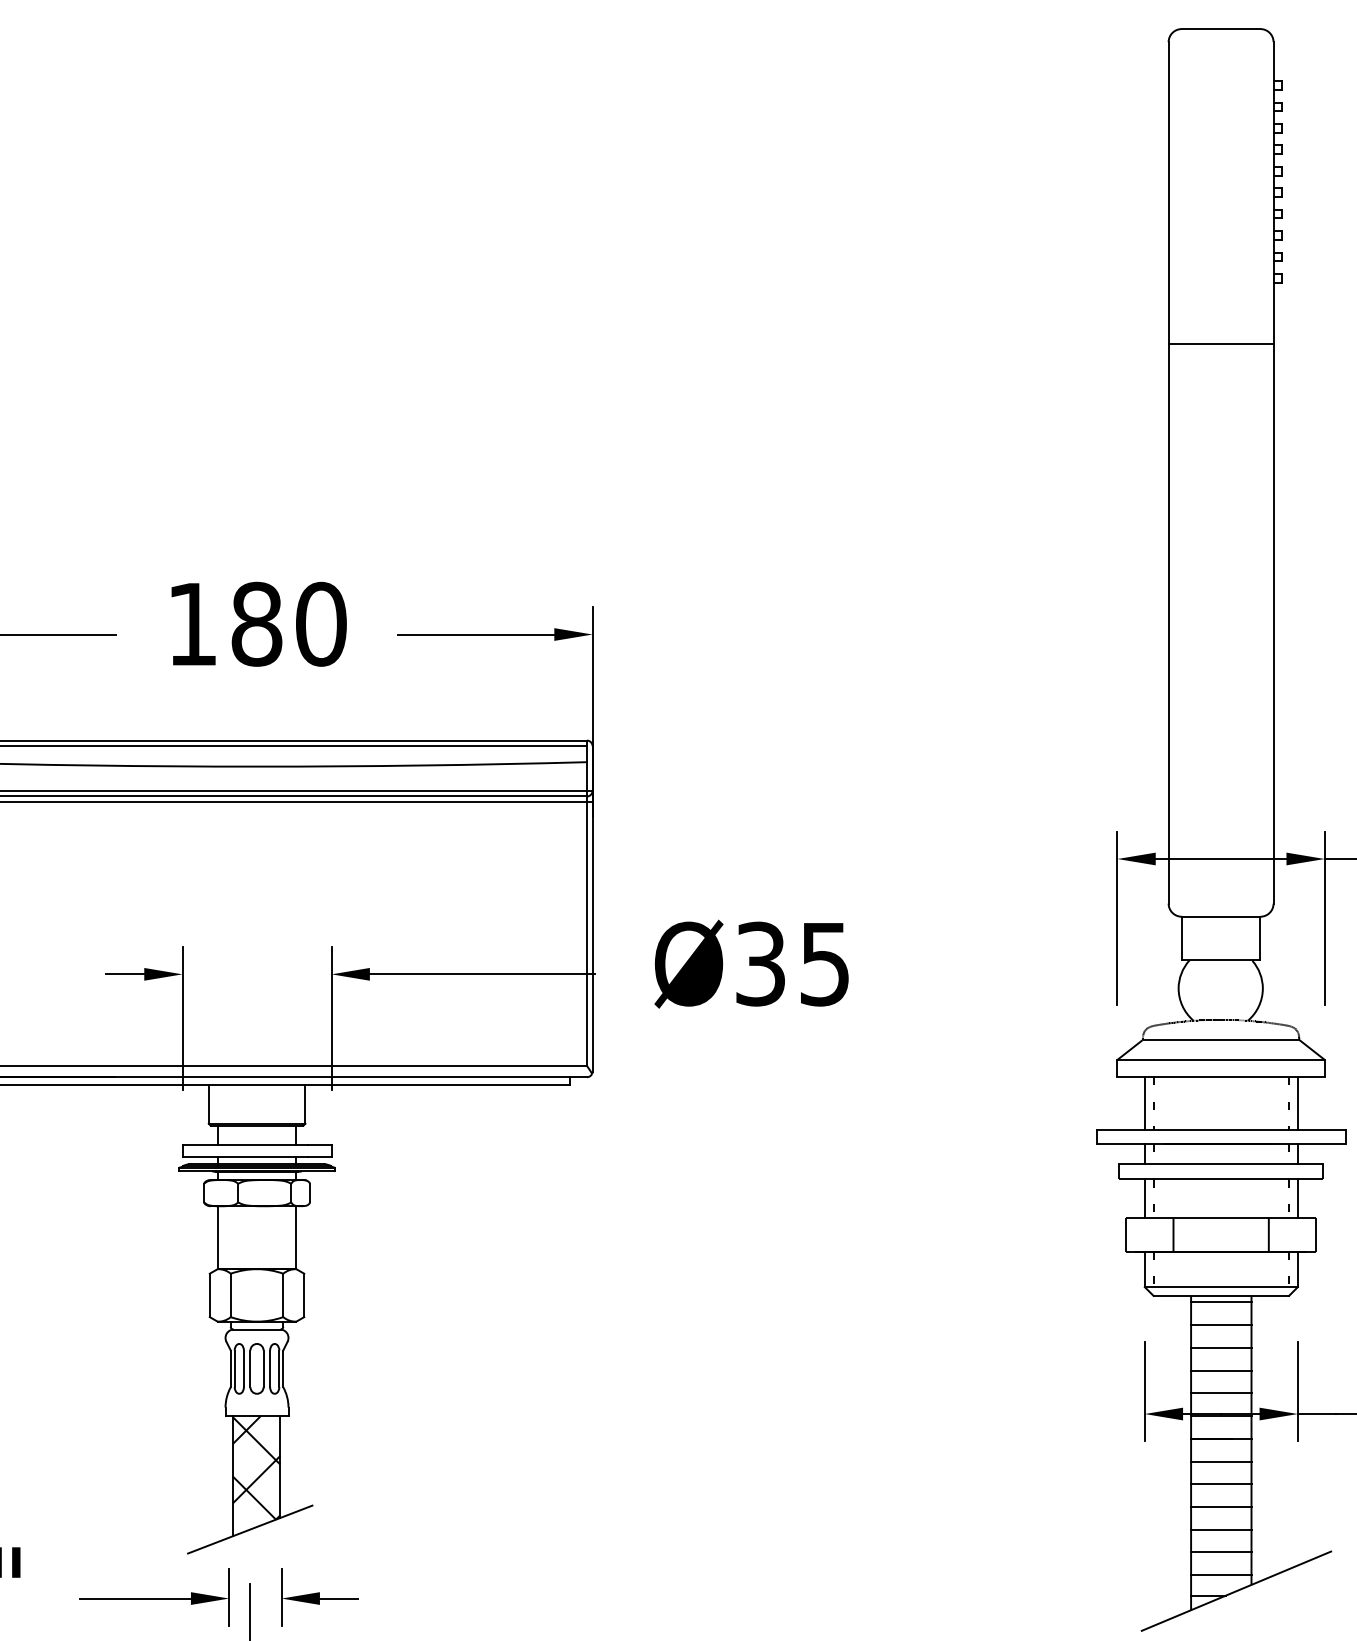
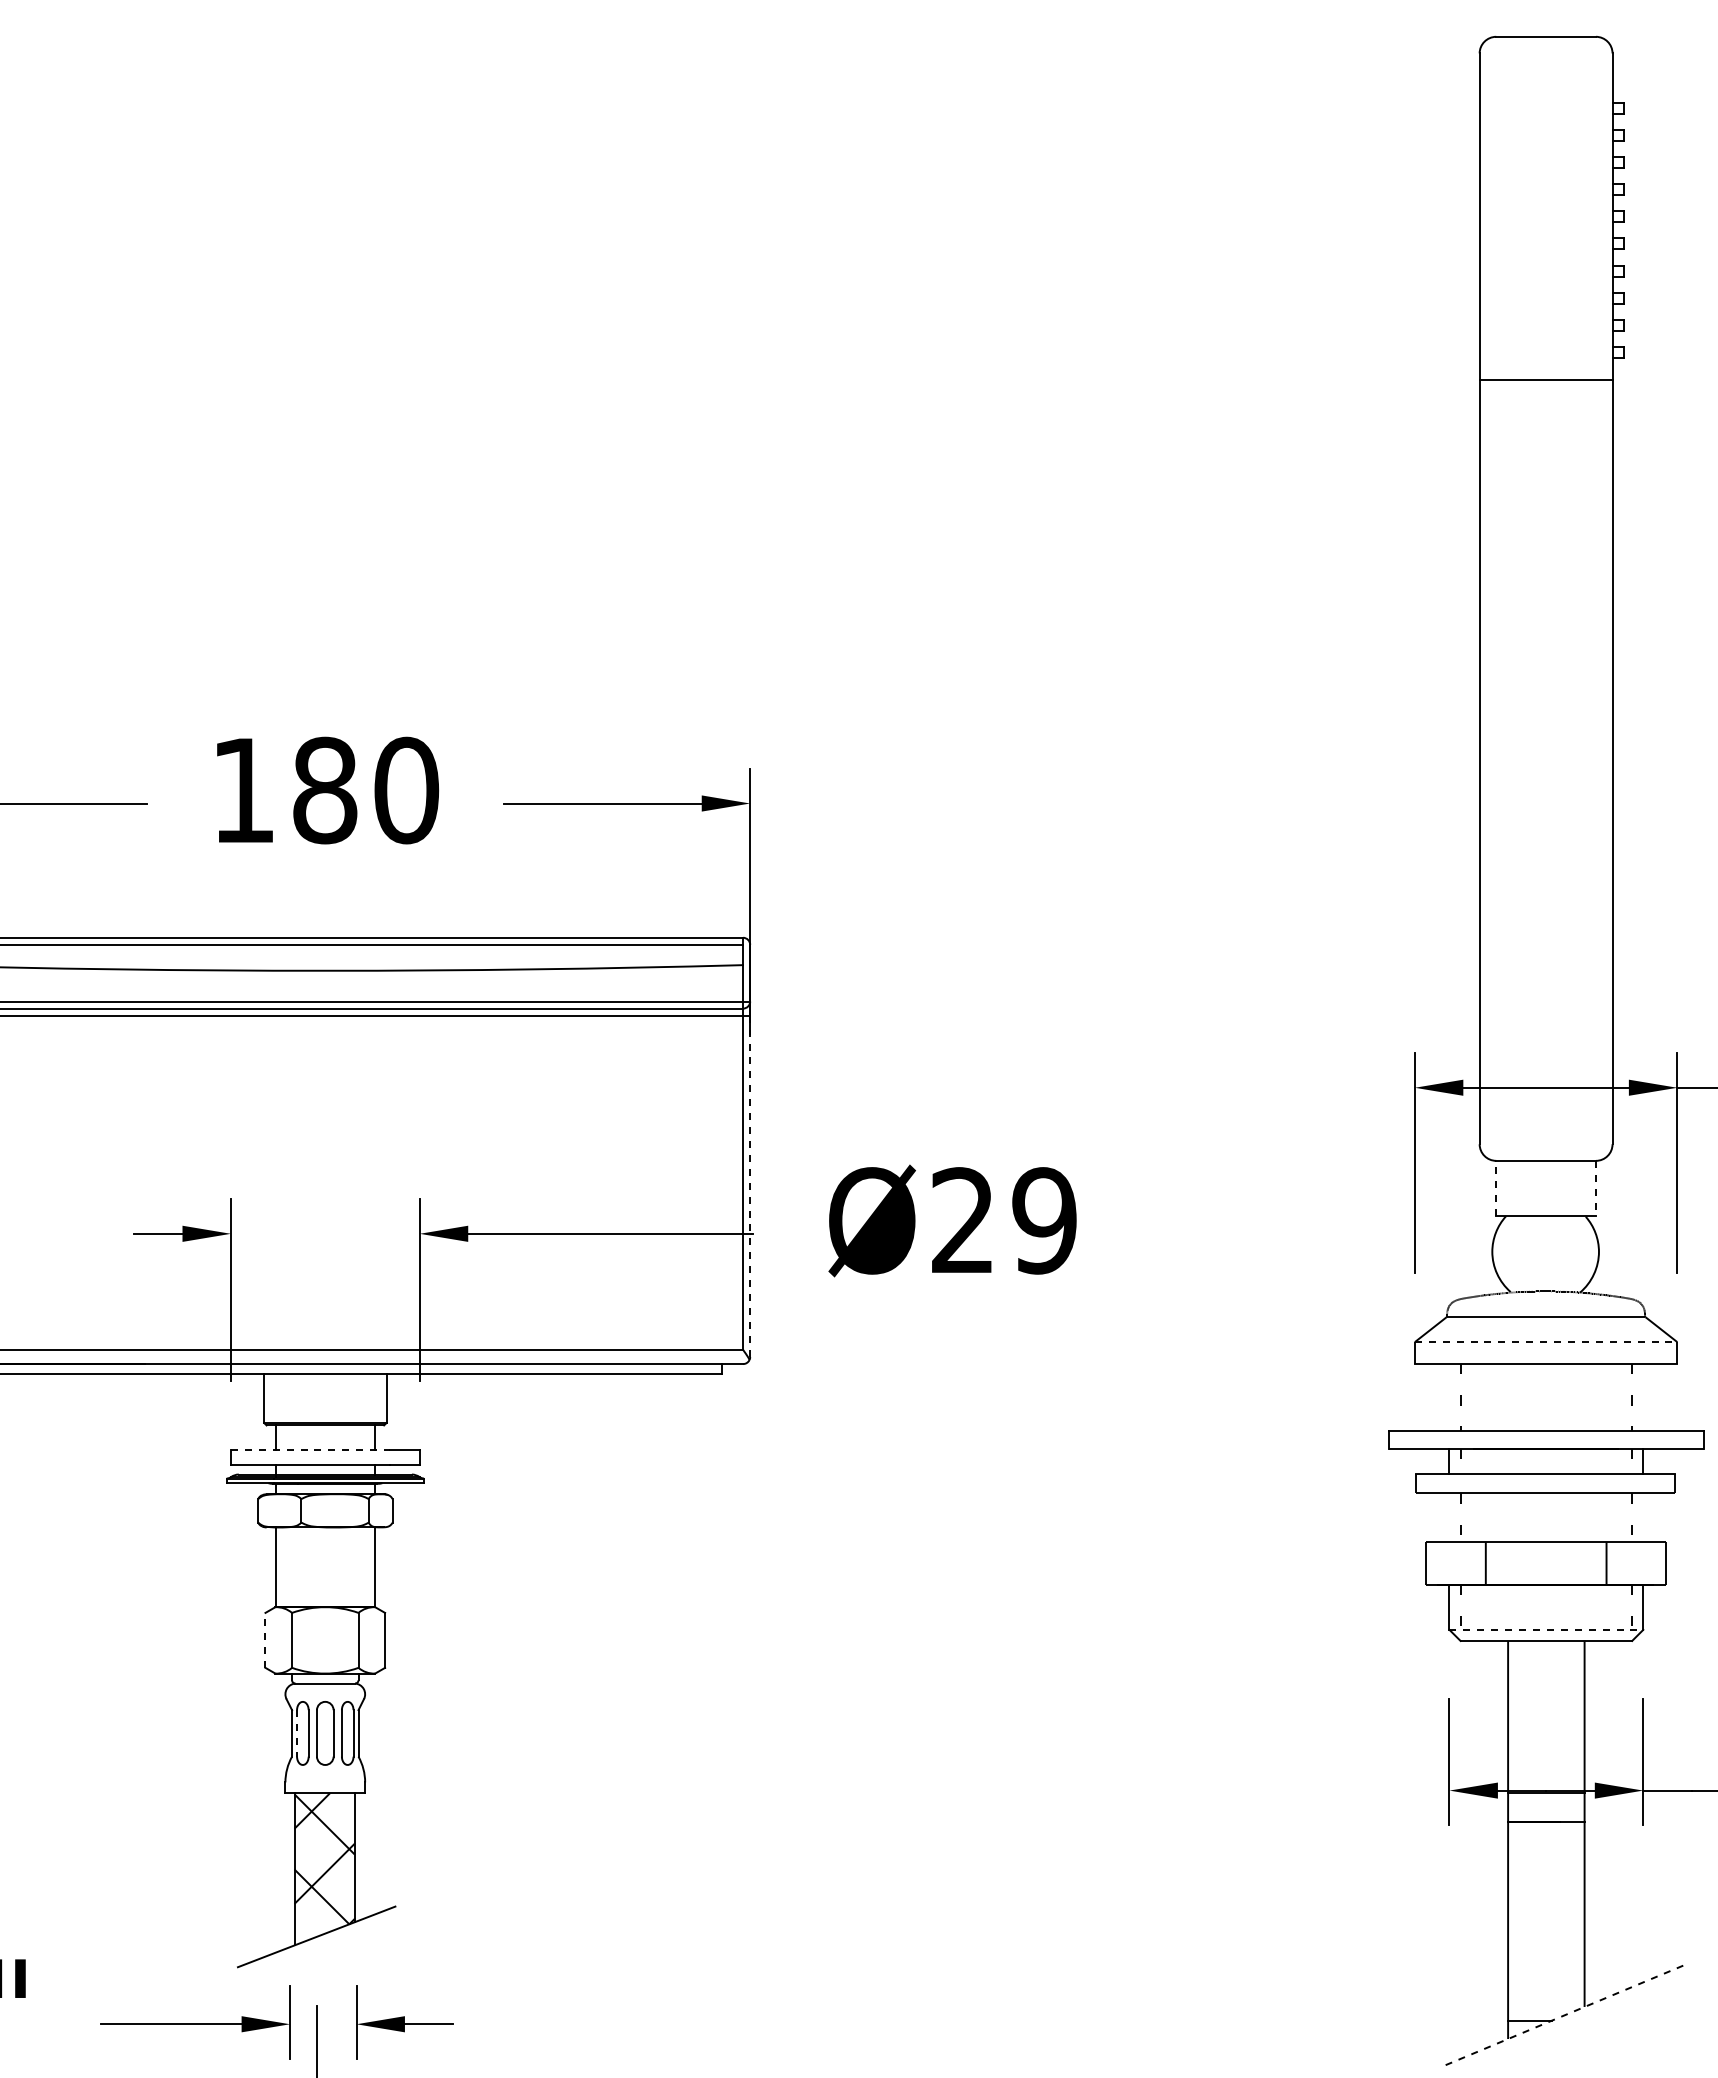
line: (1220, 343) -> (1545, 380), moved
line: (592, 936) -> (750, 1186), solid -> dashed
line: (1181, 938) -> (1496, 1188), solid -> dashed
line: (1260, 938) -> (1595, 1188), solid -> dashed
text: (793, 963) -> (1004, 1220), Ø35 -> Ø29
line: (1221, 1060) -> (1546, 1342), solid -> dashed
line: (1144, 1103) -> (1449, 1397), removed
line: (1298, 1103) -> (1643, 1397), removed
line: (245, 1144) -> (310, 1449), solid -> dashed
line: (1144, 1198) -> (1449, 1517), removed
line: (1298, 1198) -> (1643, 1517), removed
line: (1221, 1286) -> (1546, 1629), solid -> dashed
line: (209, 1294) -> (265, 1639), solid -> dashed
line: (1221, 1302) -> (1546, 1649), removed
line: (1221, 1324) -> (1546, 1677), removed
line: (1221, 1347) -> (1546, 1706), removed
line: (235, 1368) -> (297, 1733), solid -> dashed
line: (1221, 1370) -> (1546, 1735), removed
line: (1221, 1393) -> (1546, 1764), removed
line: (1221, 1461) -> (1546, 1850), removed
line: (1221, 1484) -> (1546, 1879), removed
line: (1221, 1507) -> (1546, 1908), removed
line: (1221, 1530) -> (1546, 1937), removed
line: (1221, 1552) -> (1546, 1965), removed
line: (1221, 1575) -> (1546, 1994), removed
line: (1236, 1590) -> (1565, 2014), solid -> dashed

